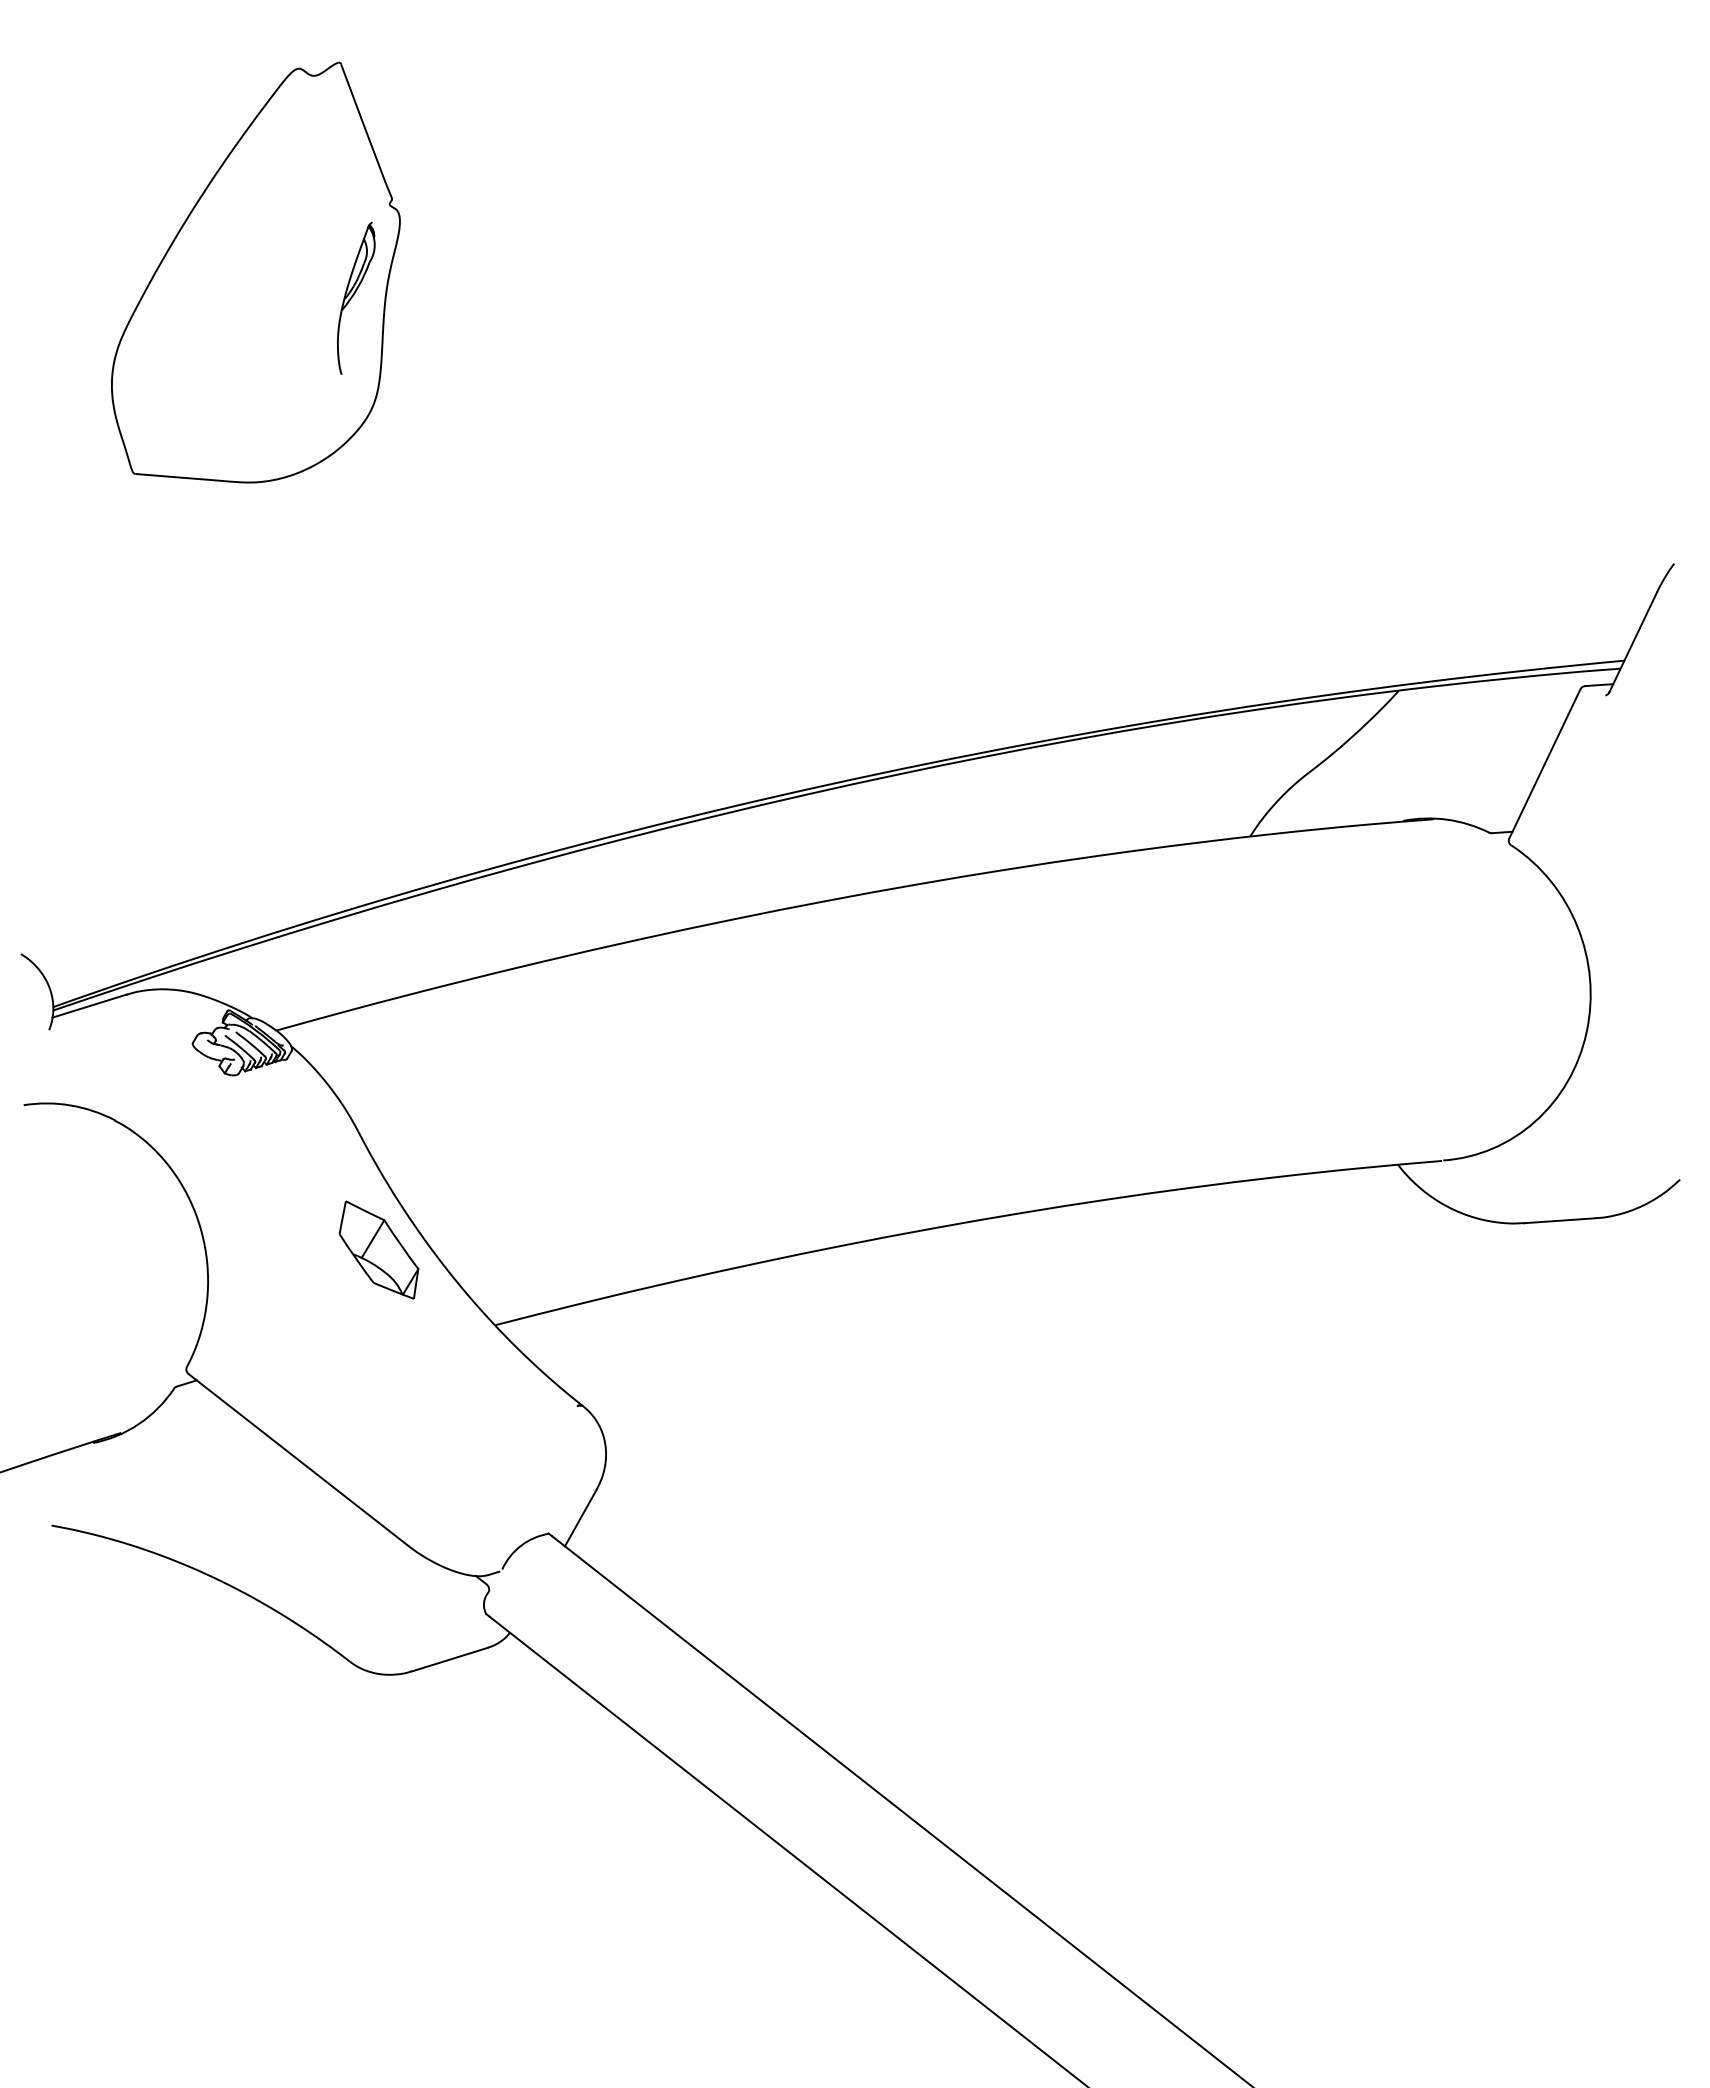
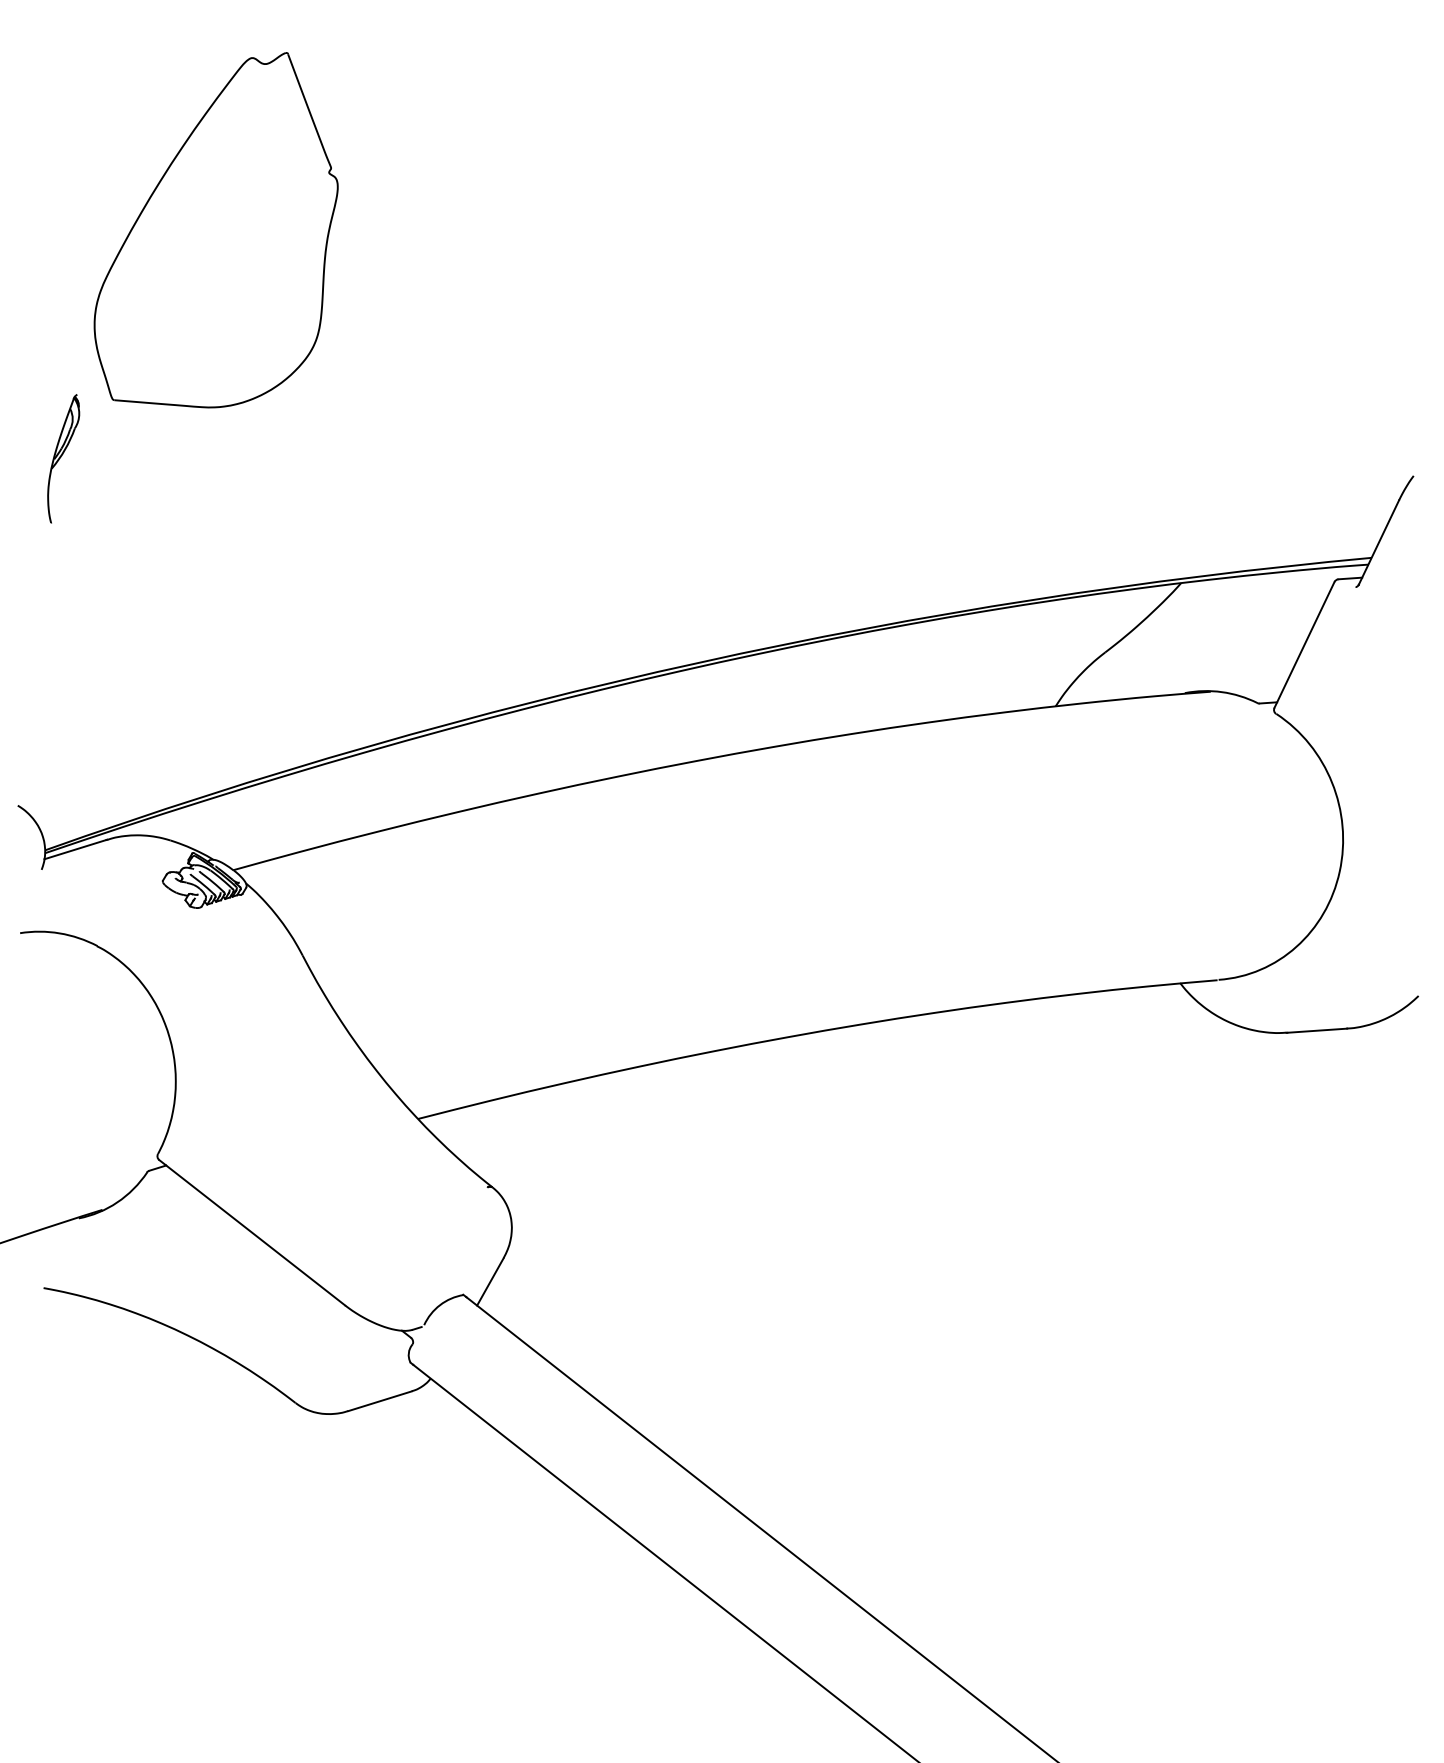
part: (356, 297) -> (63, 458), moved
part: (378, 1249) -> (319, 1055), removed

